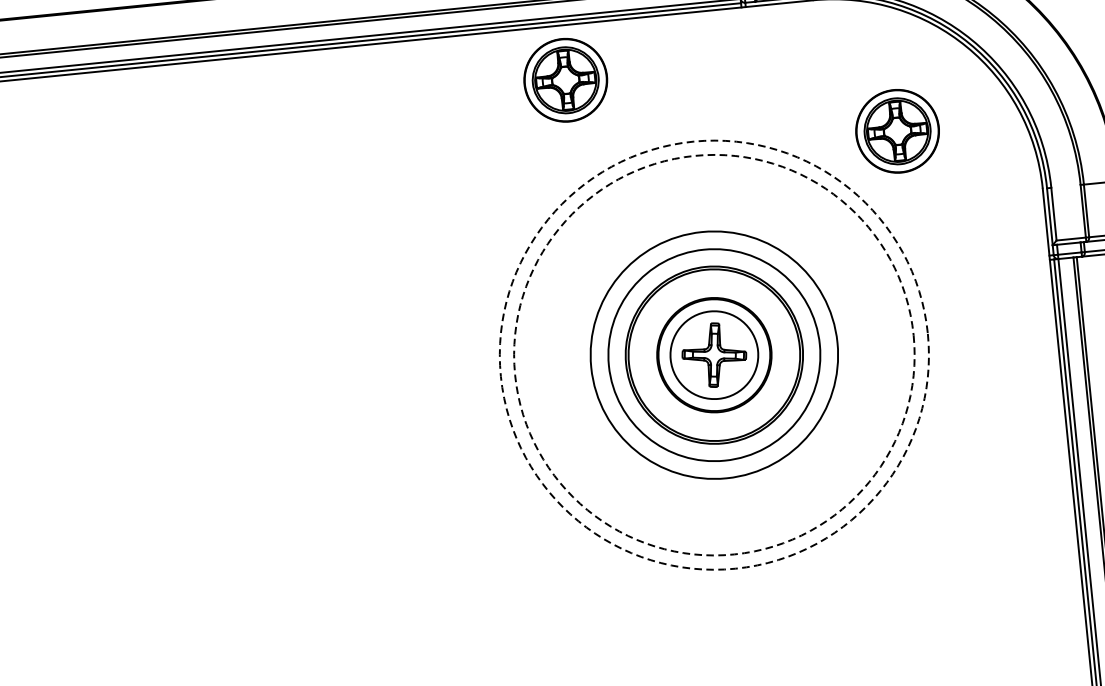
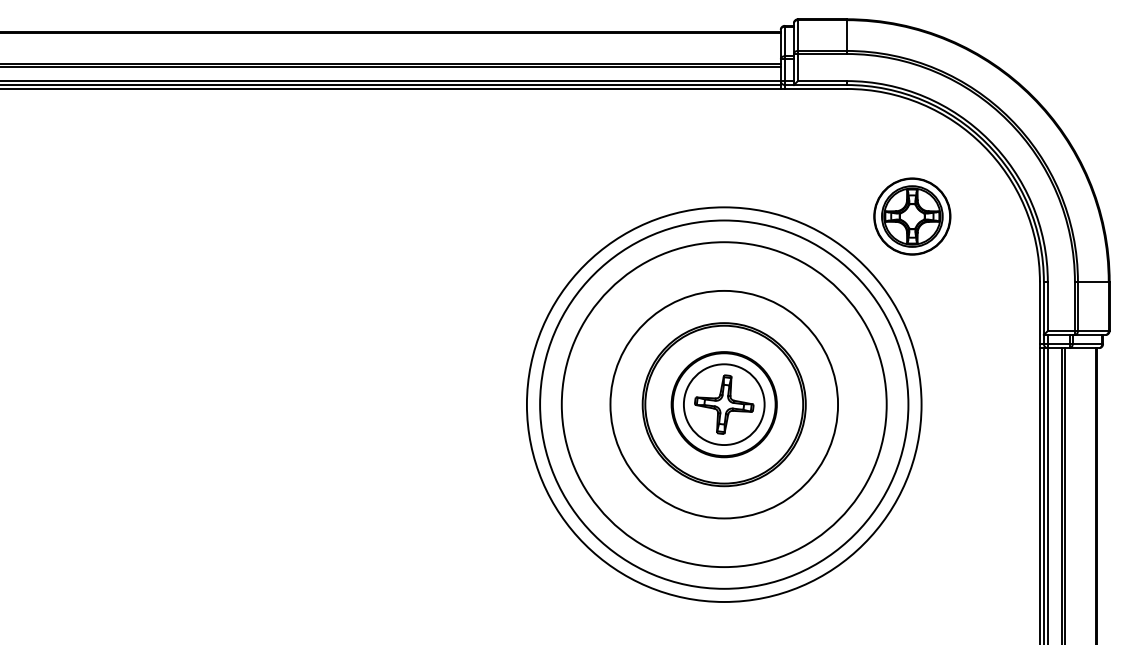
part: (565, 80) -> (613, 139), removed
circle: (714, 354) -> (724, 404), dashed -> solid
circle: (713, 355) -> (723, 404), dashed -> solid
circle: (713, 355) -> (723, 404), size x1.67

